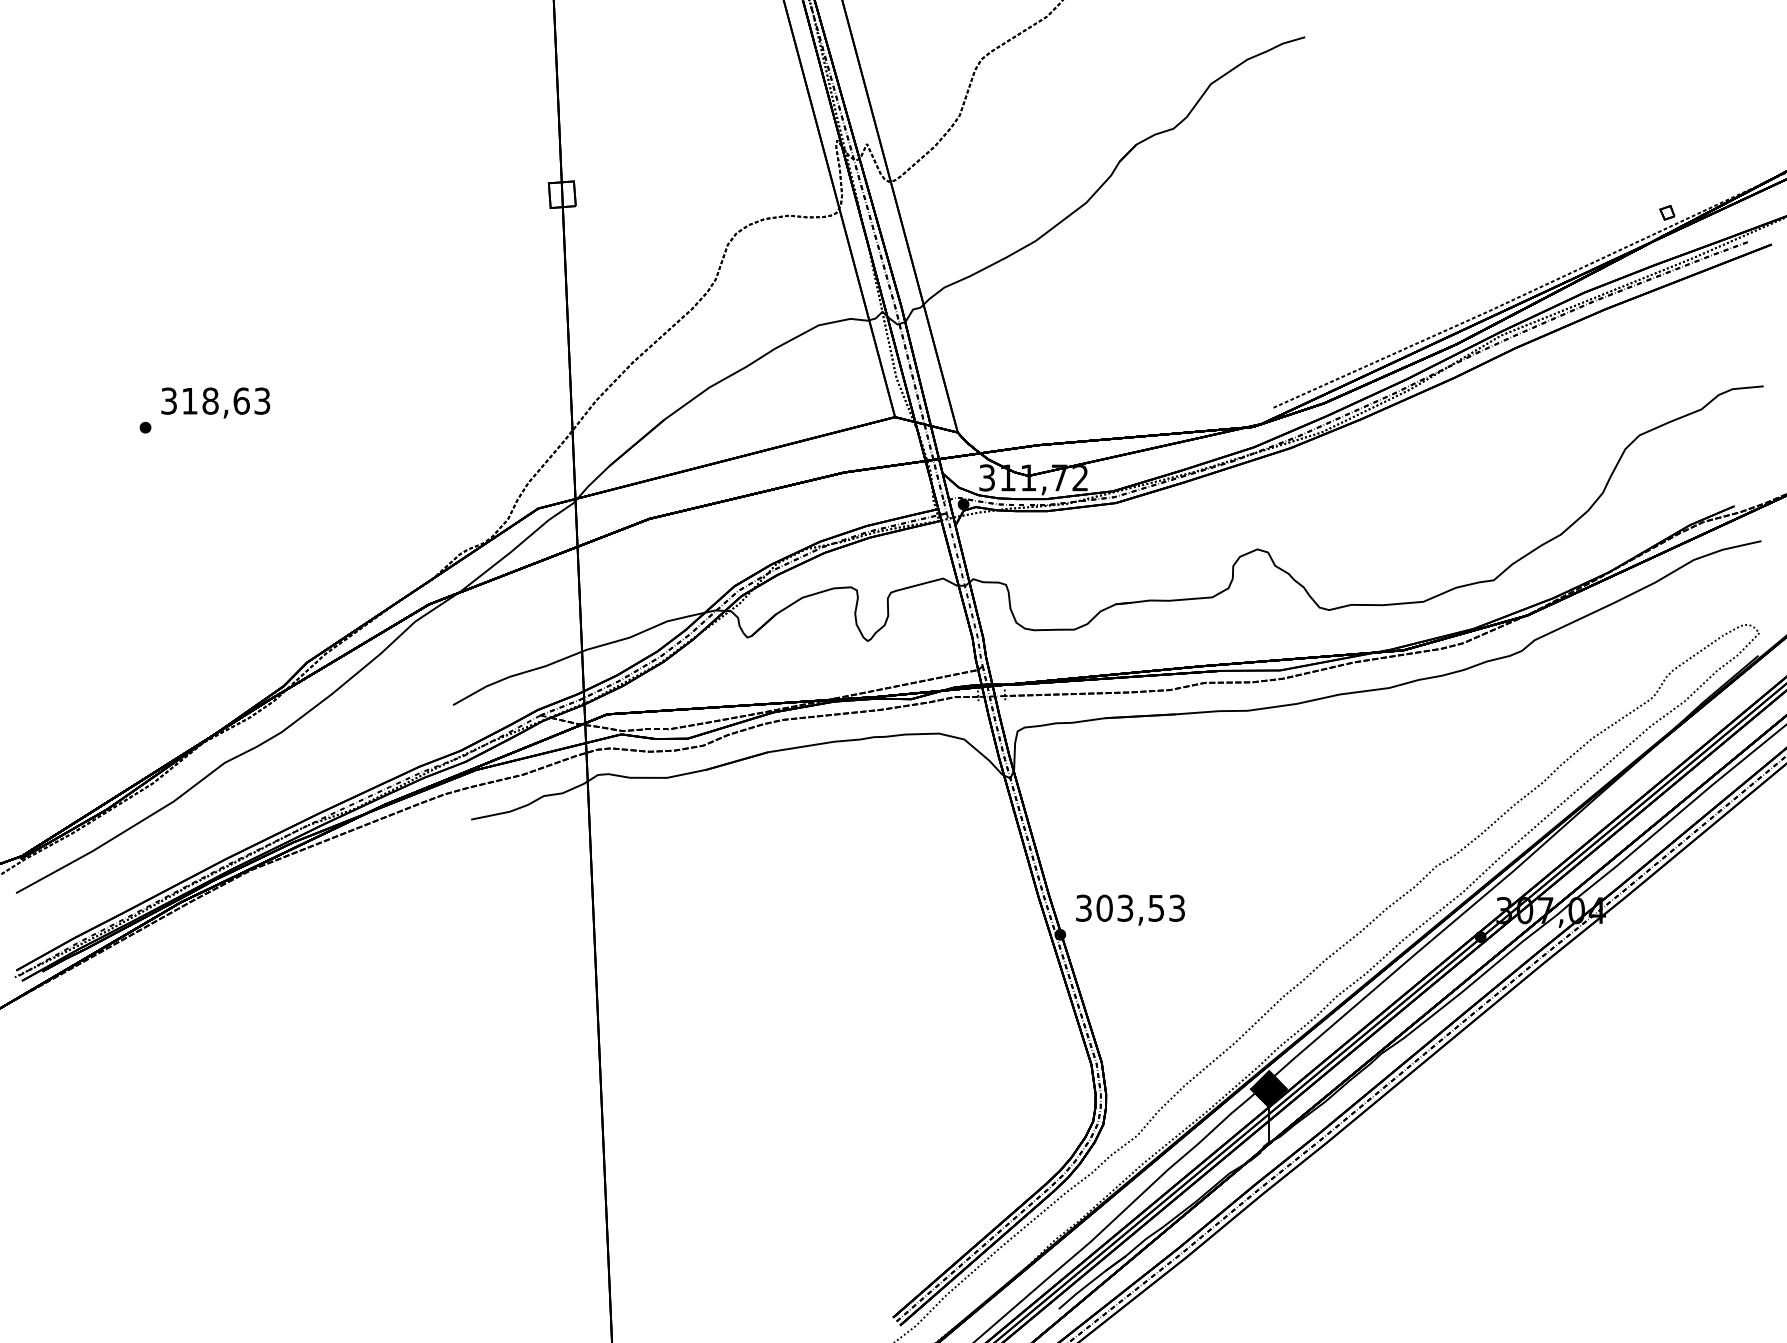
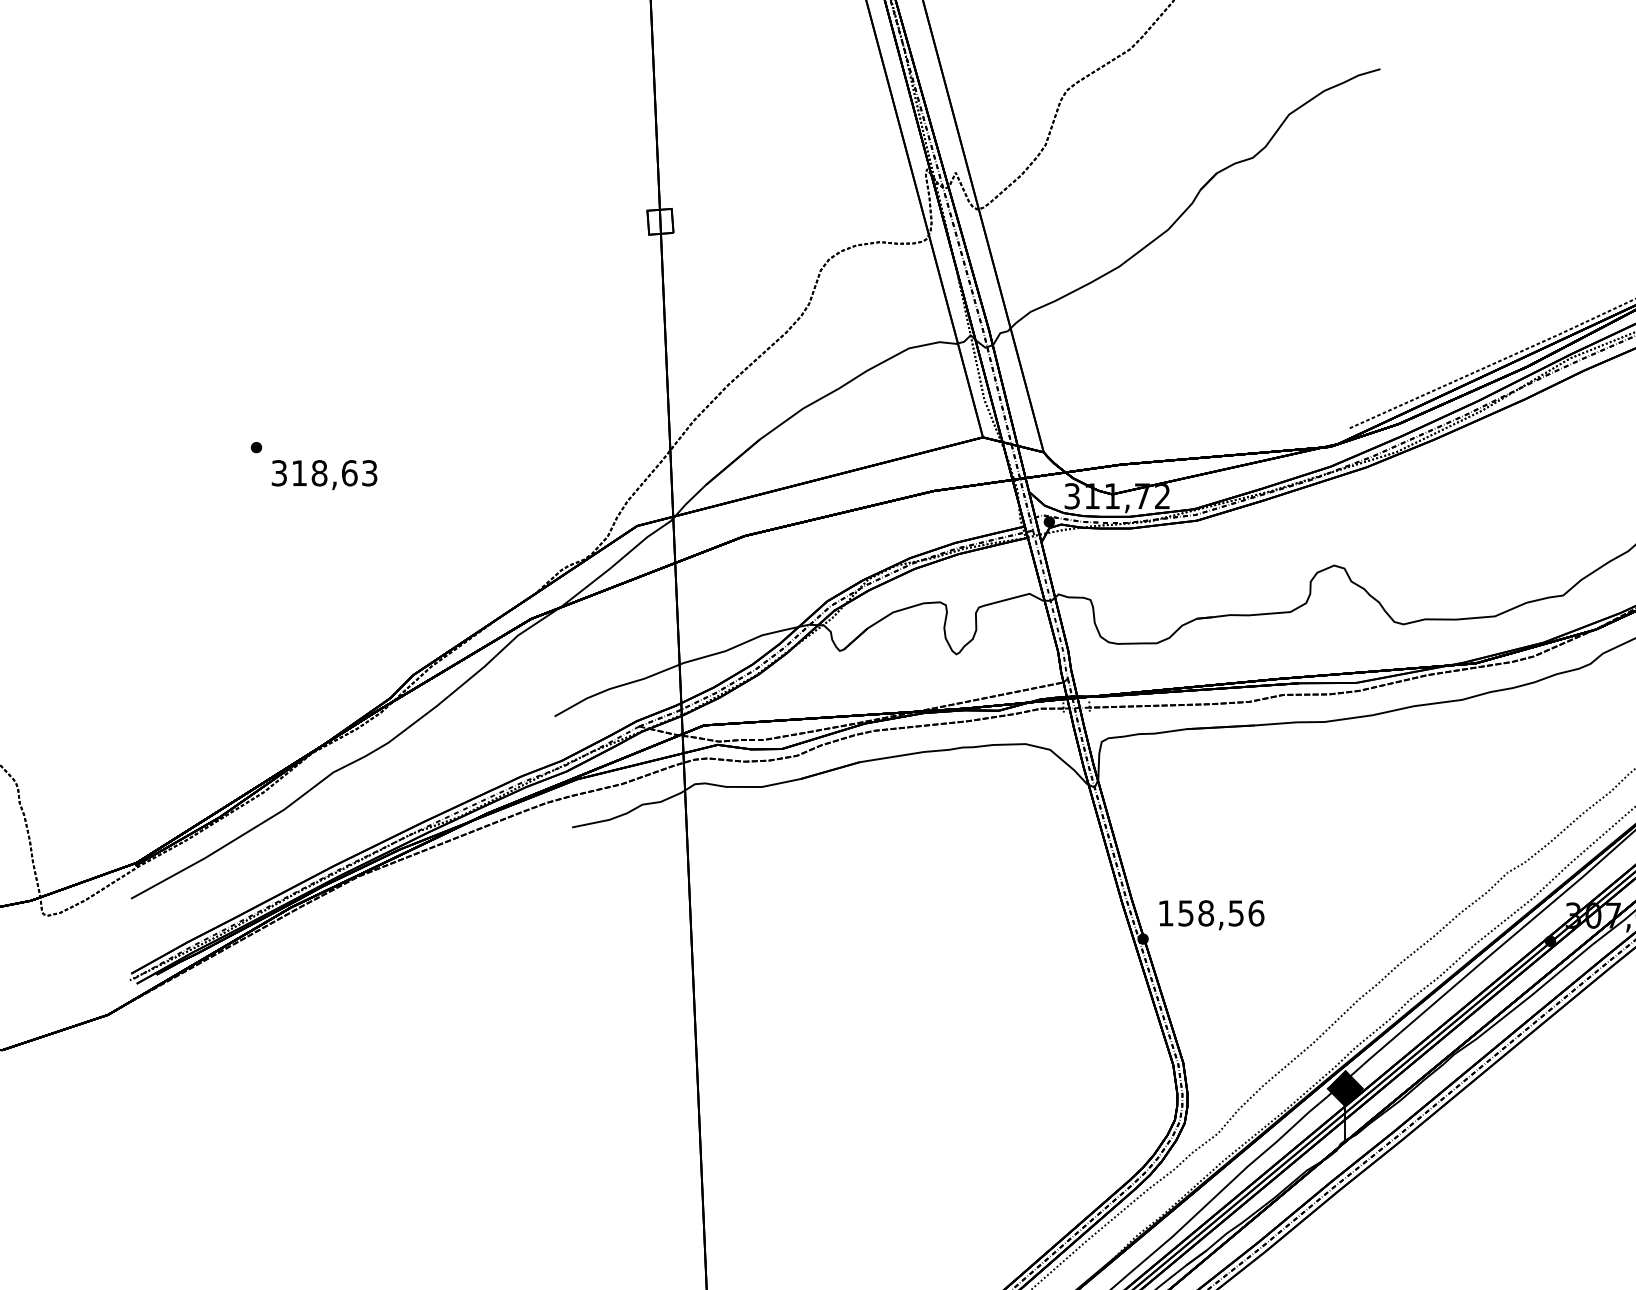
text: (215, 402) -> (324, 474), moved
text: (1130, 907) -> (1211, 912), 303,53 -> 158,56

